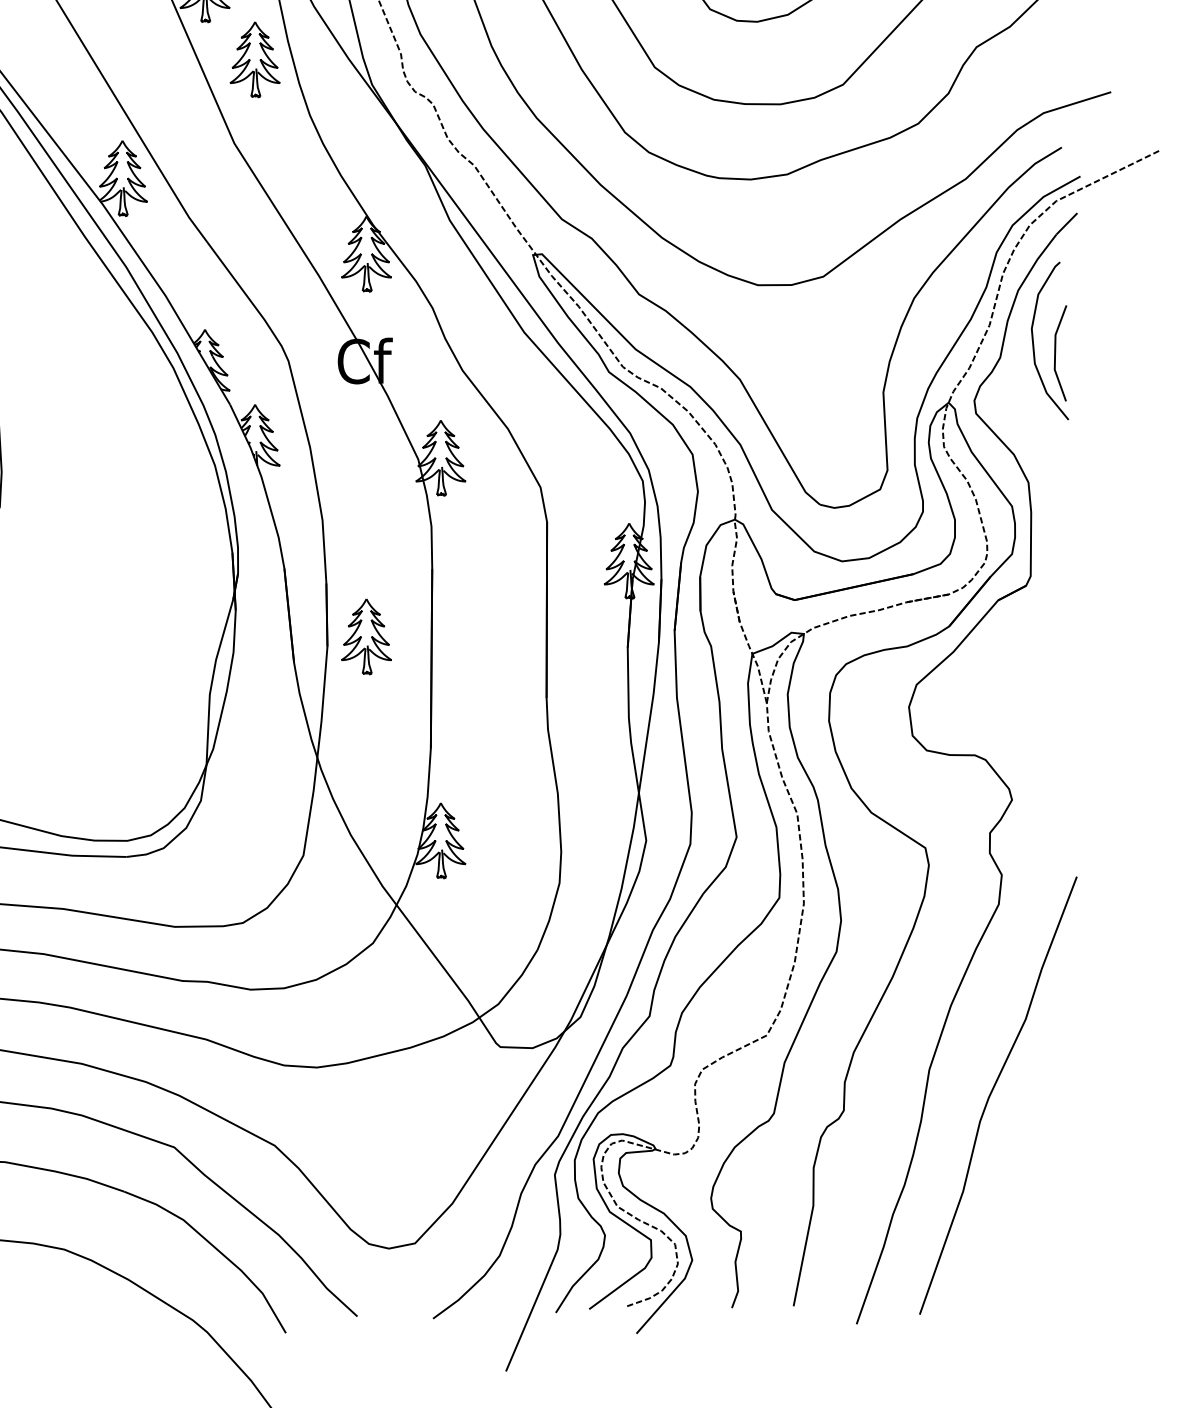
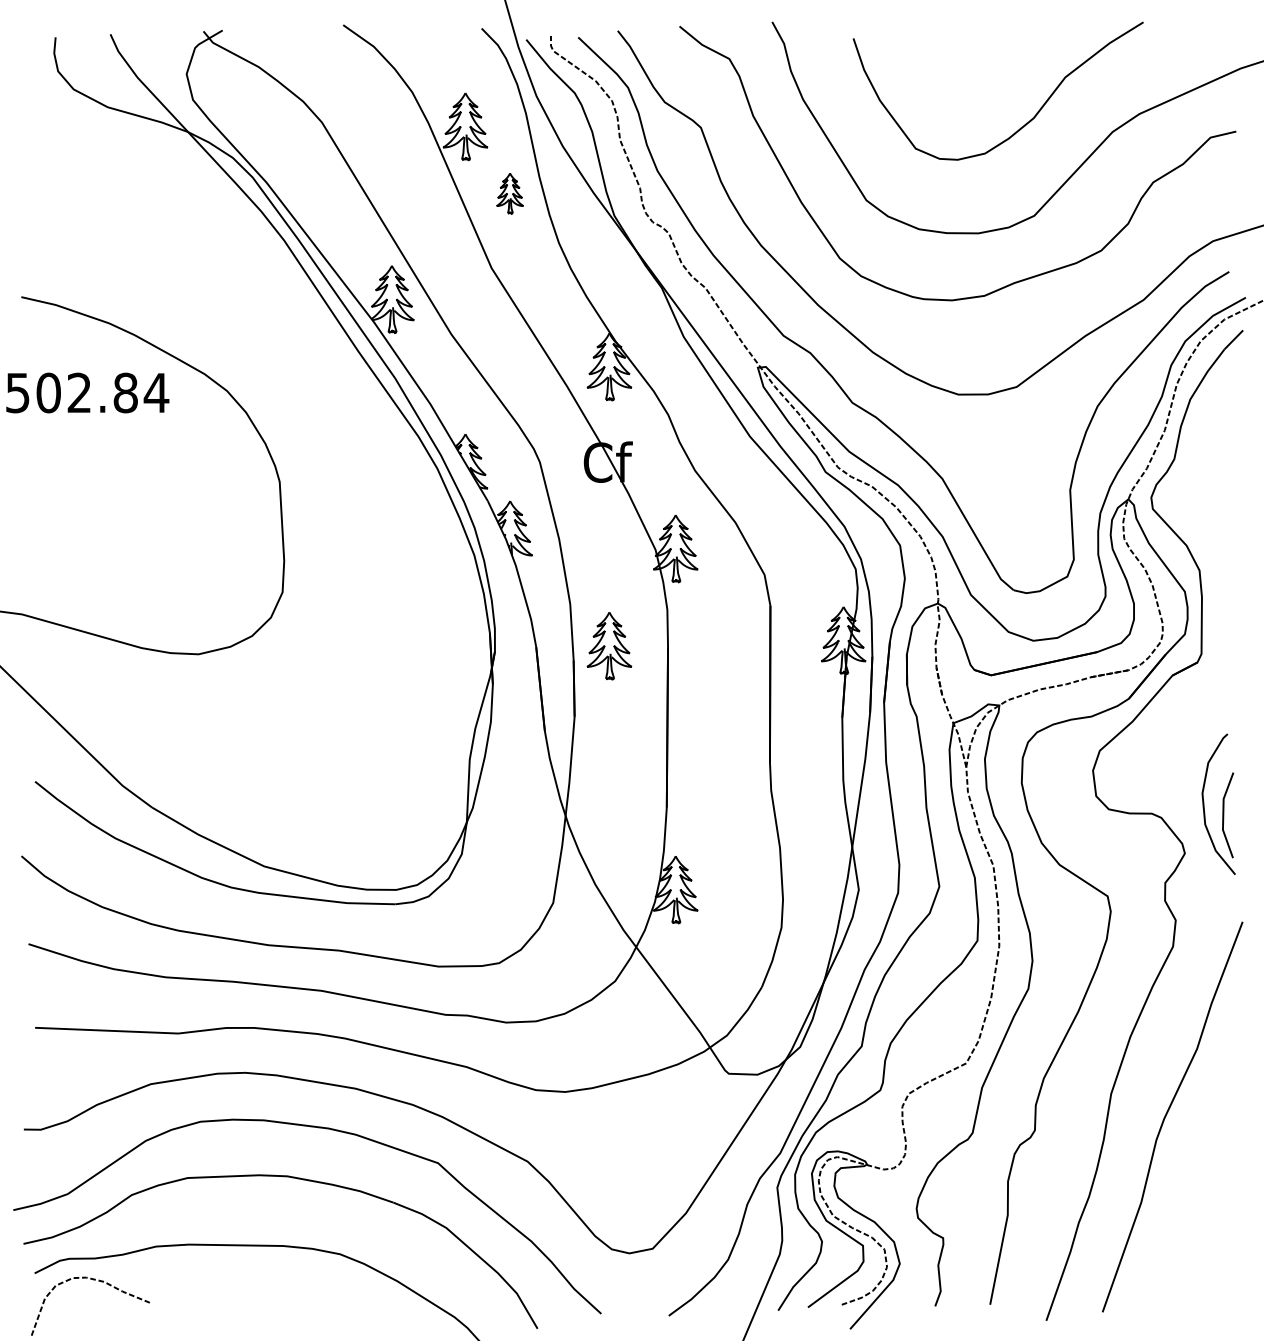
part: (254, 59) -> (509, 193), size x0.6
part: (1049, 340) -> (1218, 803), moved
part: (366, 637) -> (609, 646), moved

